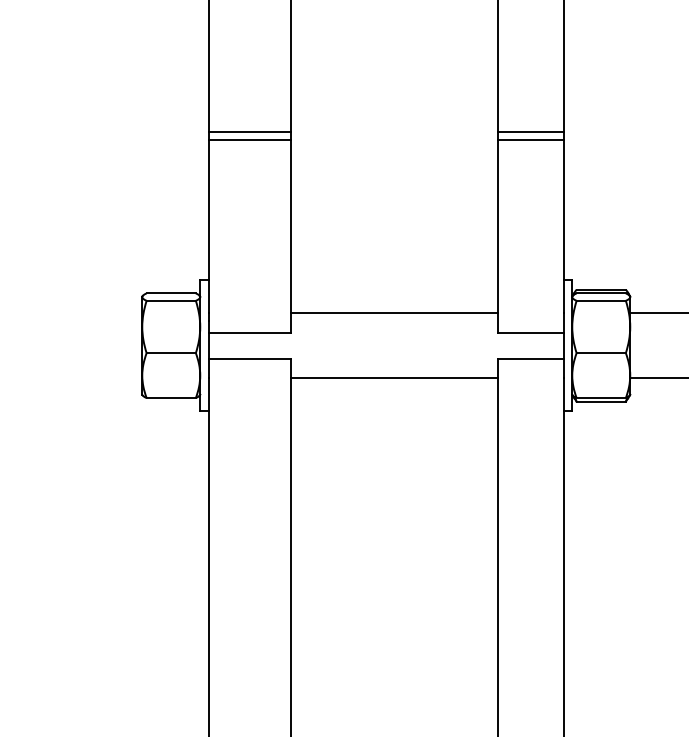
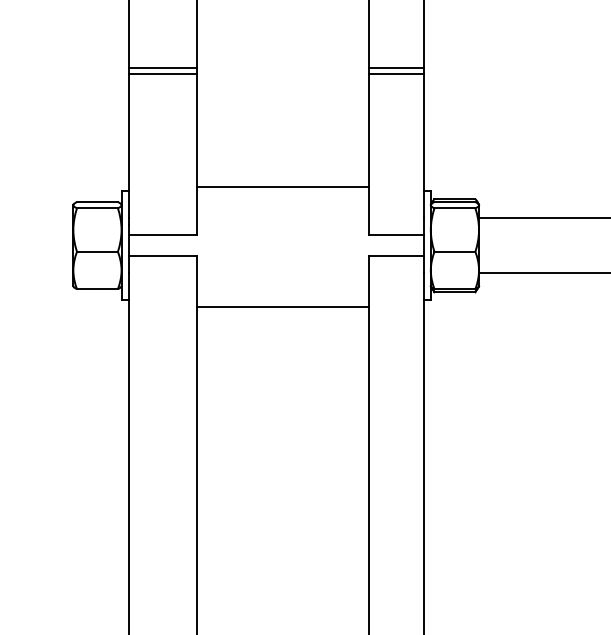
line: (393, 313) -> (282, 187), moved
line: (393, 378) -> (282, 306), moved

